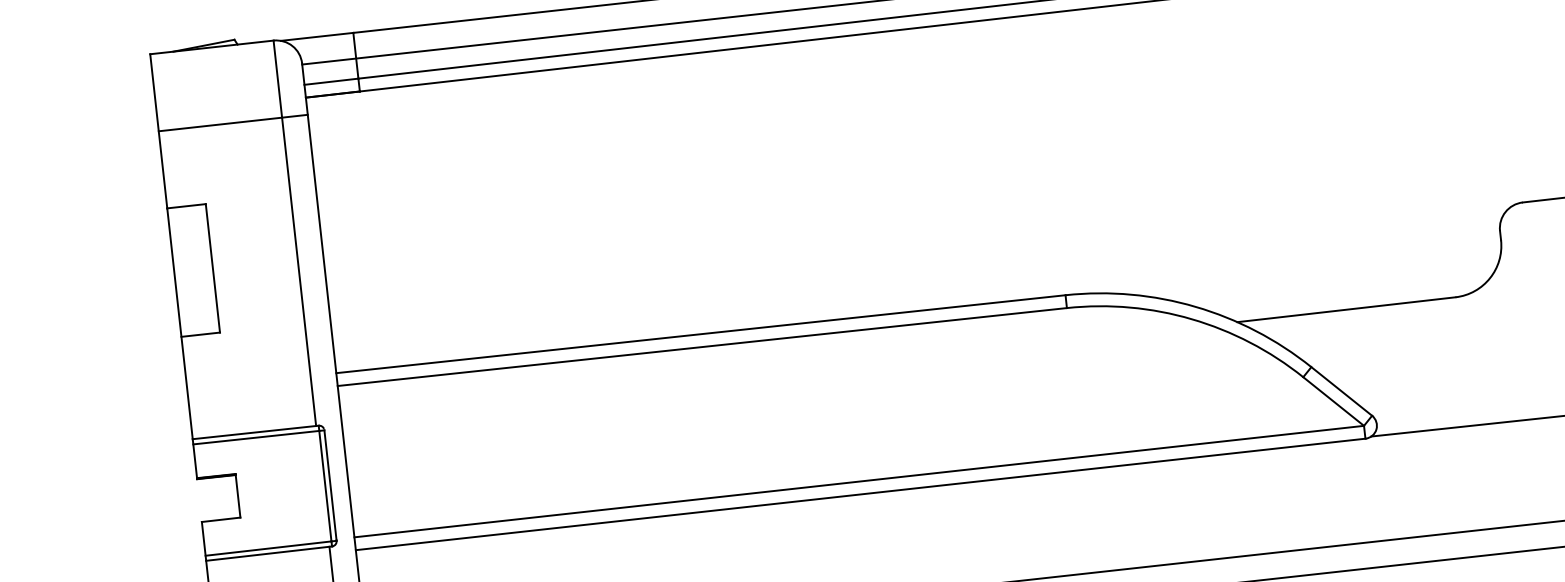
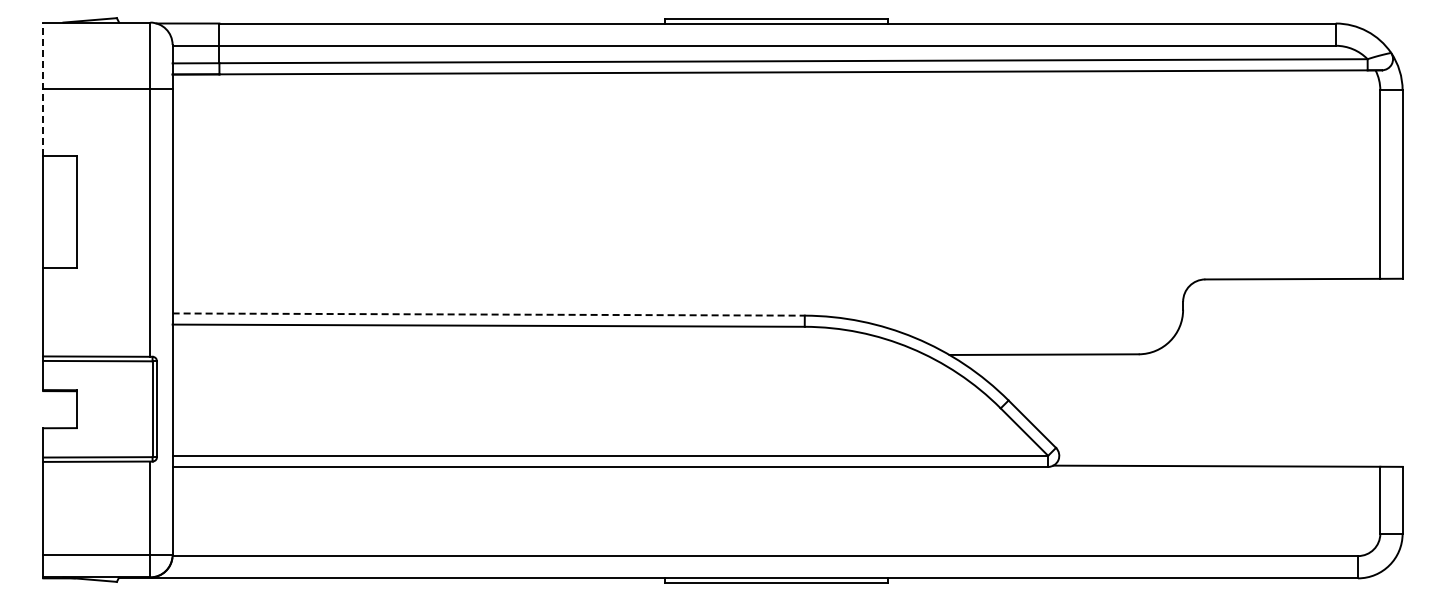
line: (158, 131) -> (43, 89), solid -> dashed
line: (701, 334) -> (489, 314), solid -> dashed

